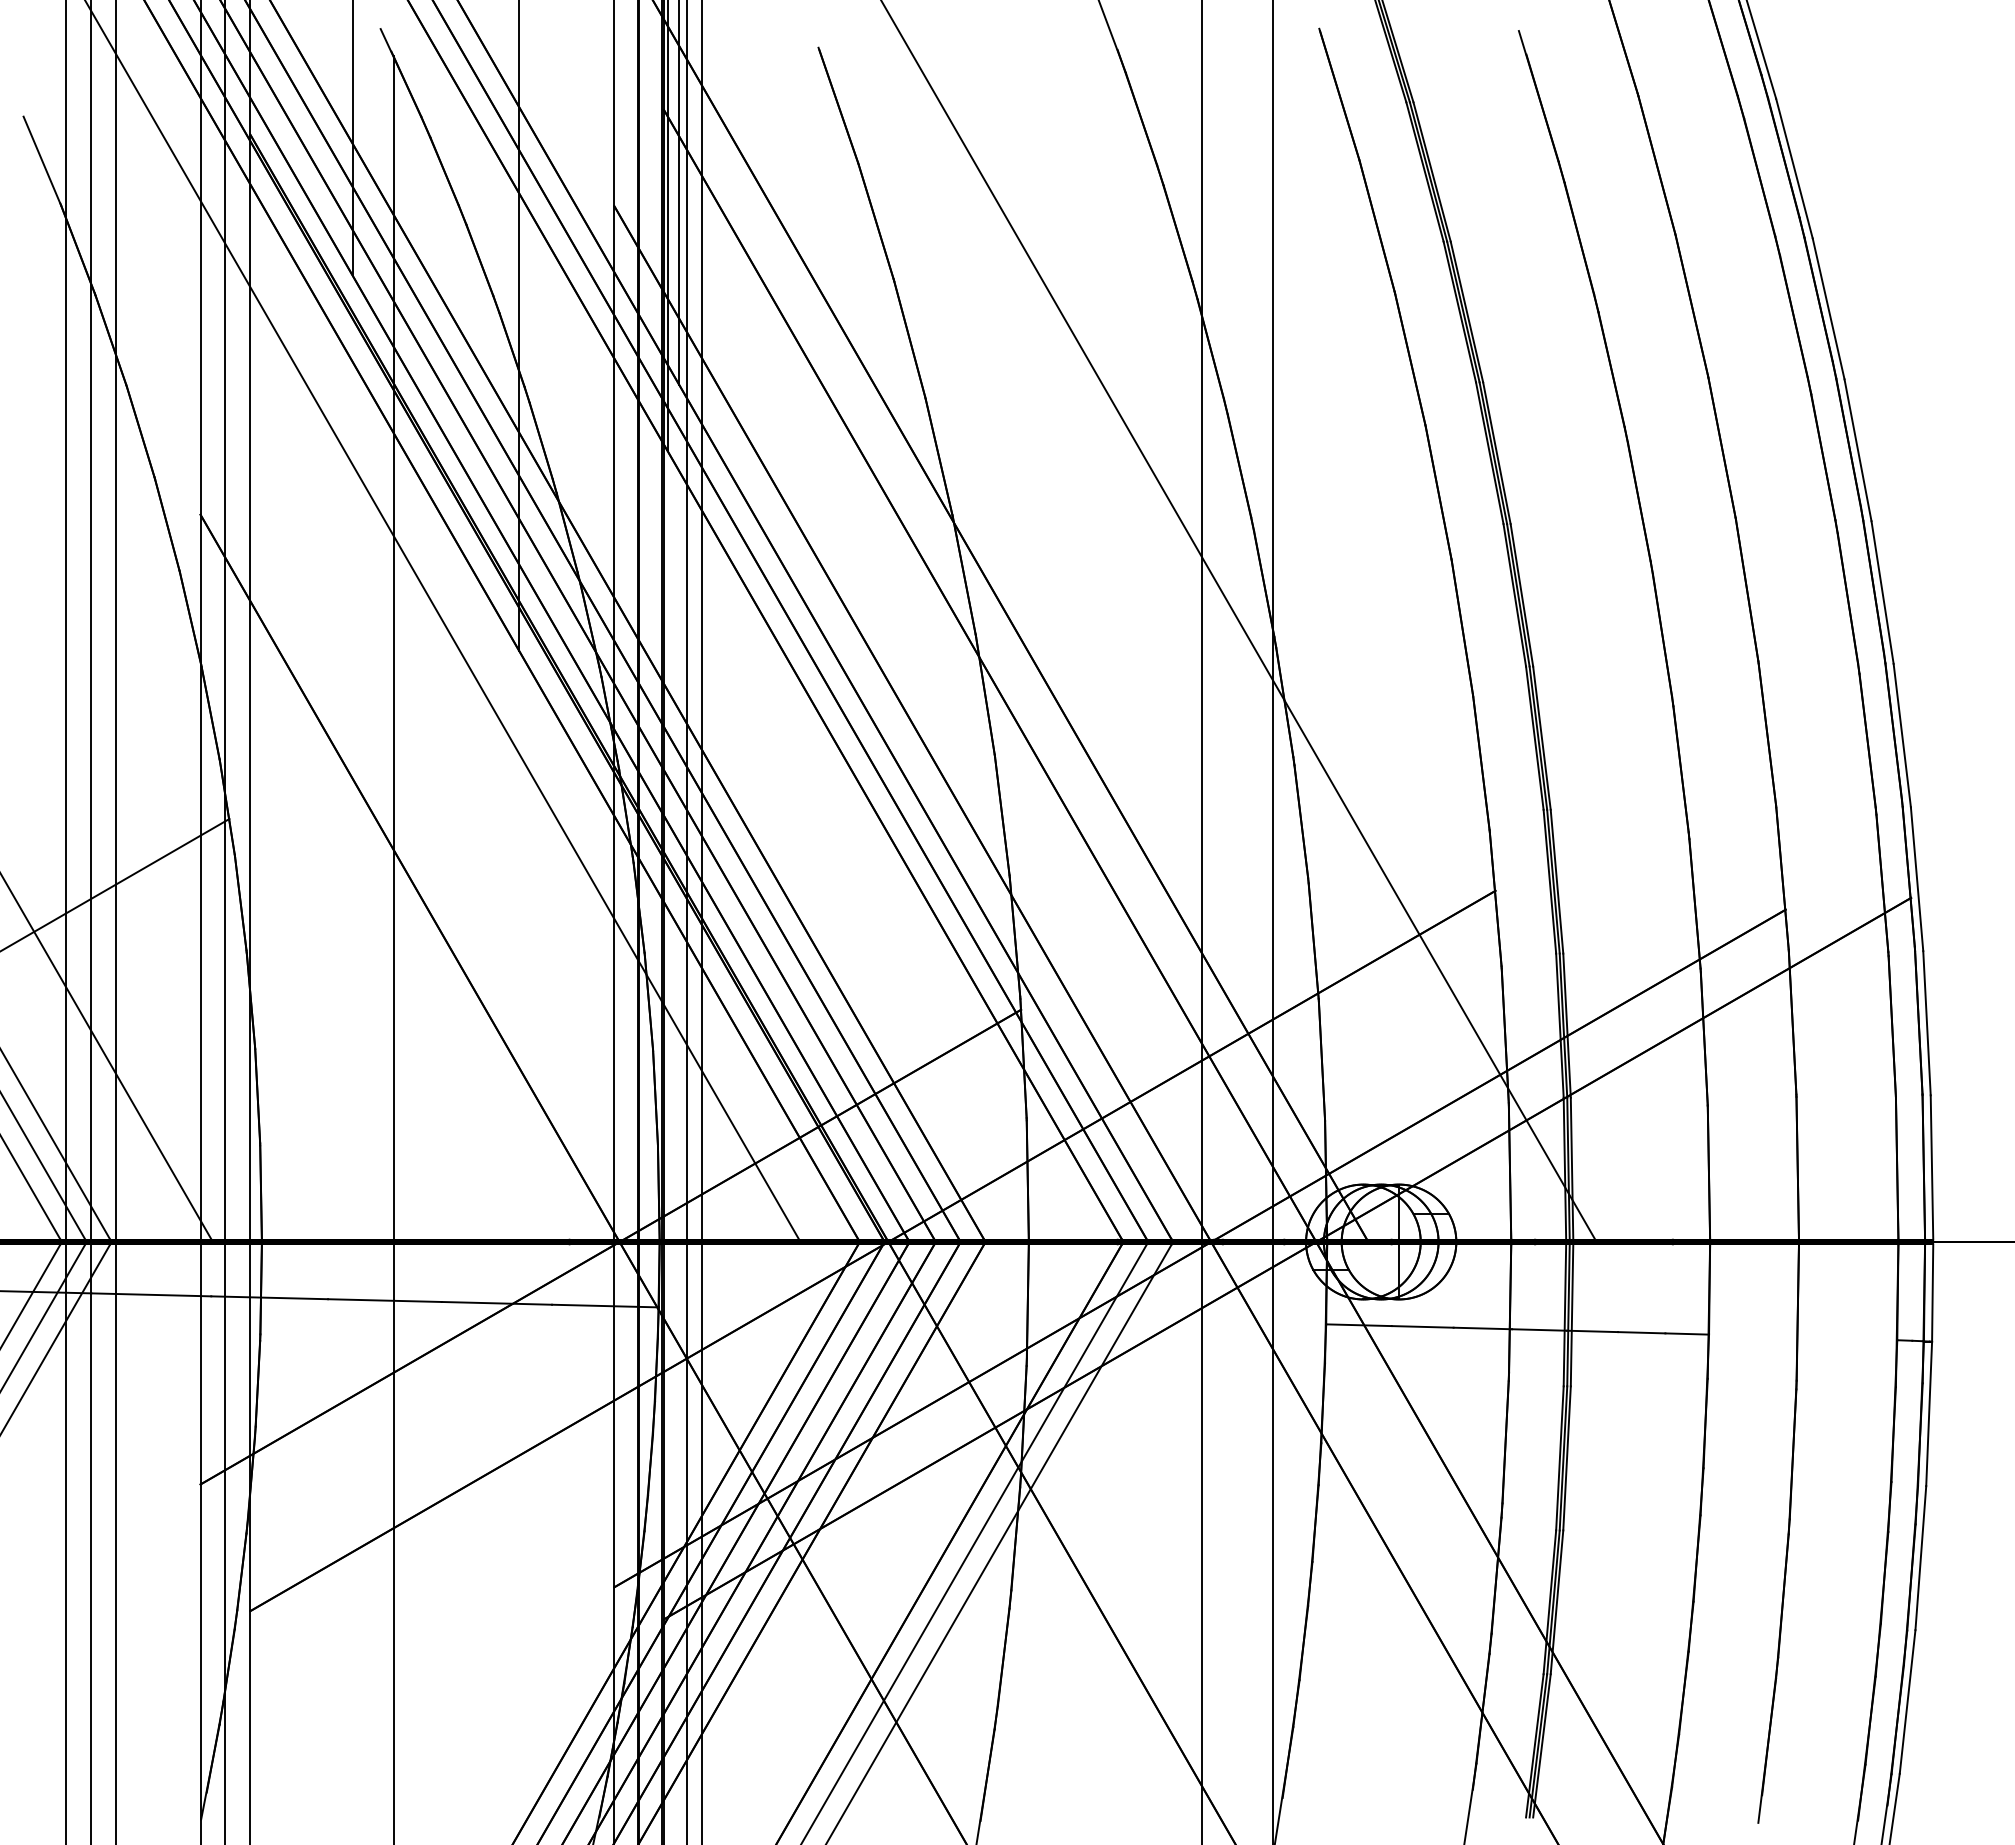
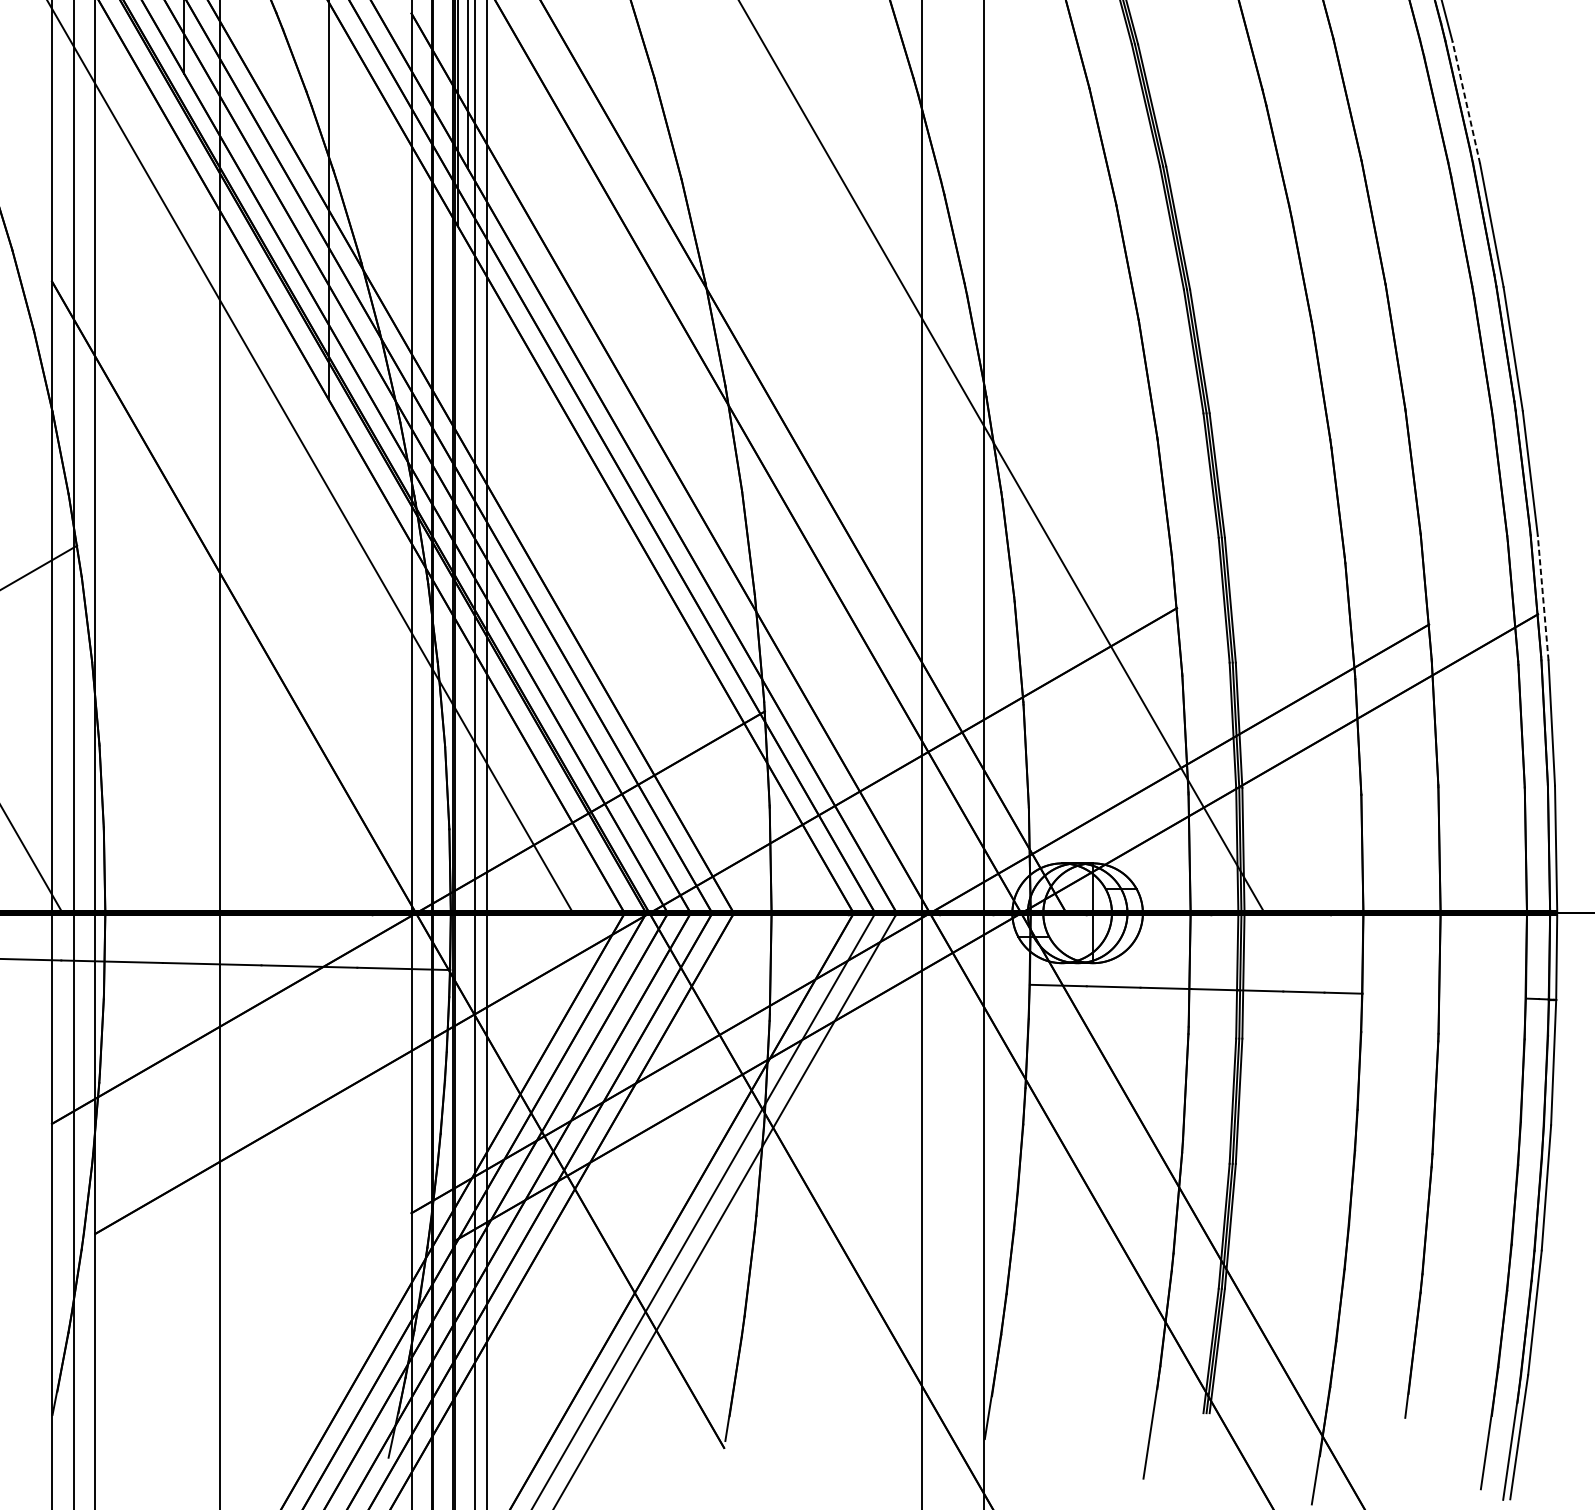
line: (1828, 308) -> (1466, 102), solid -> dashed
line: (1917, 878) -> (1543, 597), solid -> dashed

